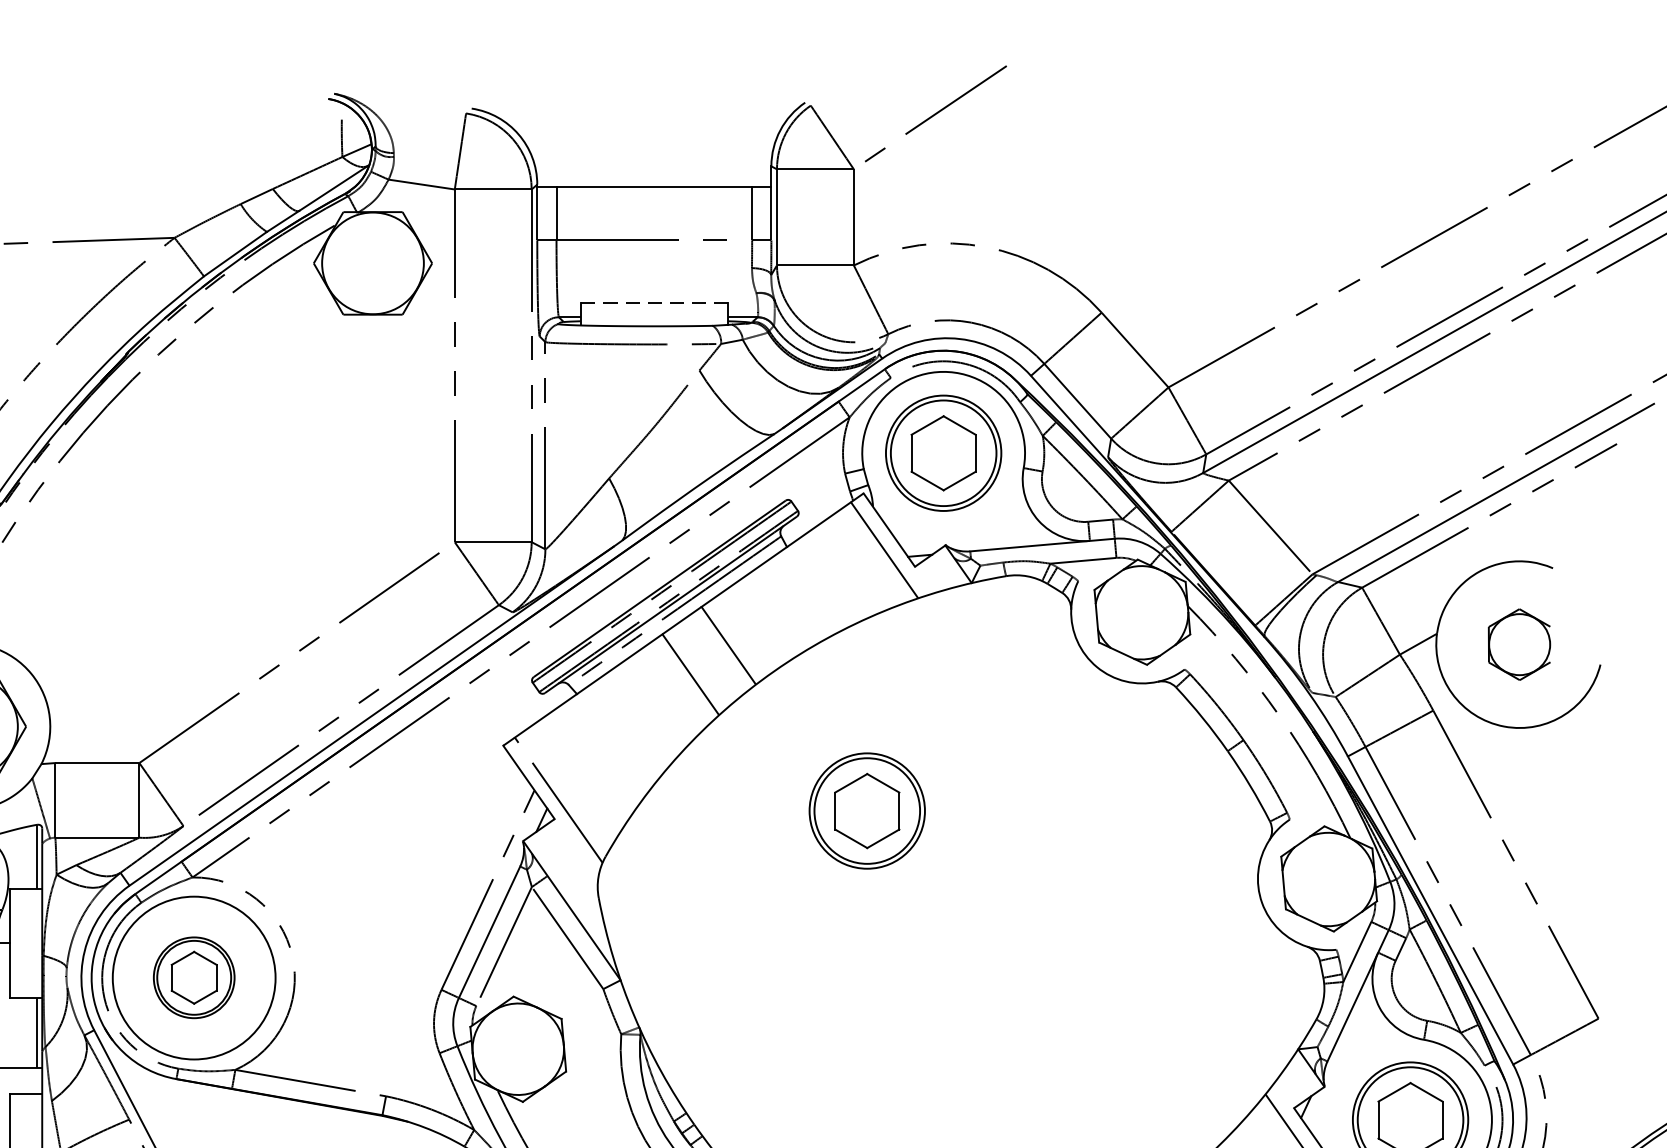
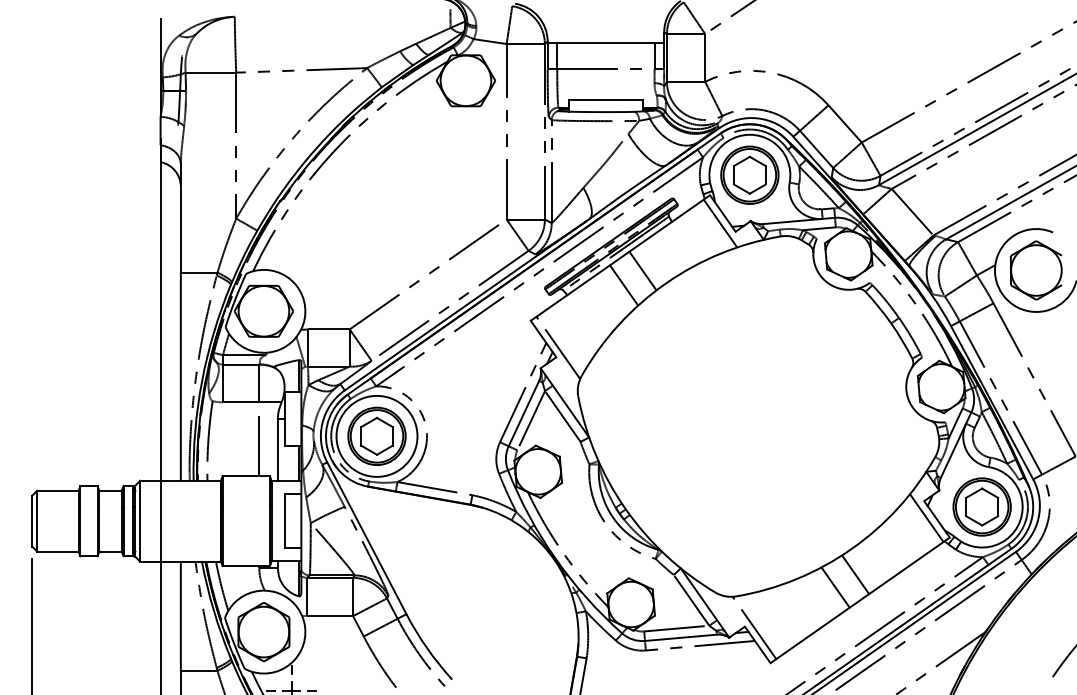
line: (653, 302) -> (605, 100), dashed -> solid
part: (1519, 644) -> (1036, 270), size x1.67
part: (866, 809) -> (711, 352), removed
part: (193, 976) -> (376, 435), size x1.43

